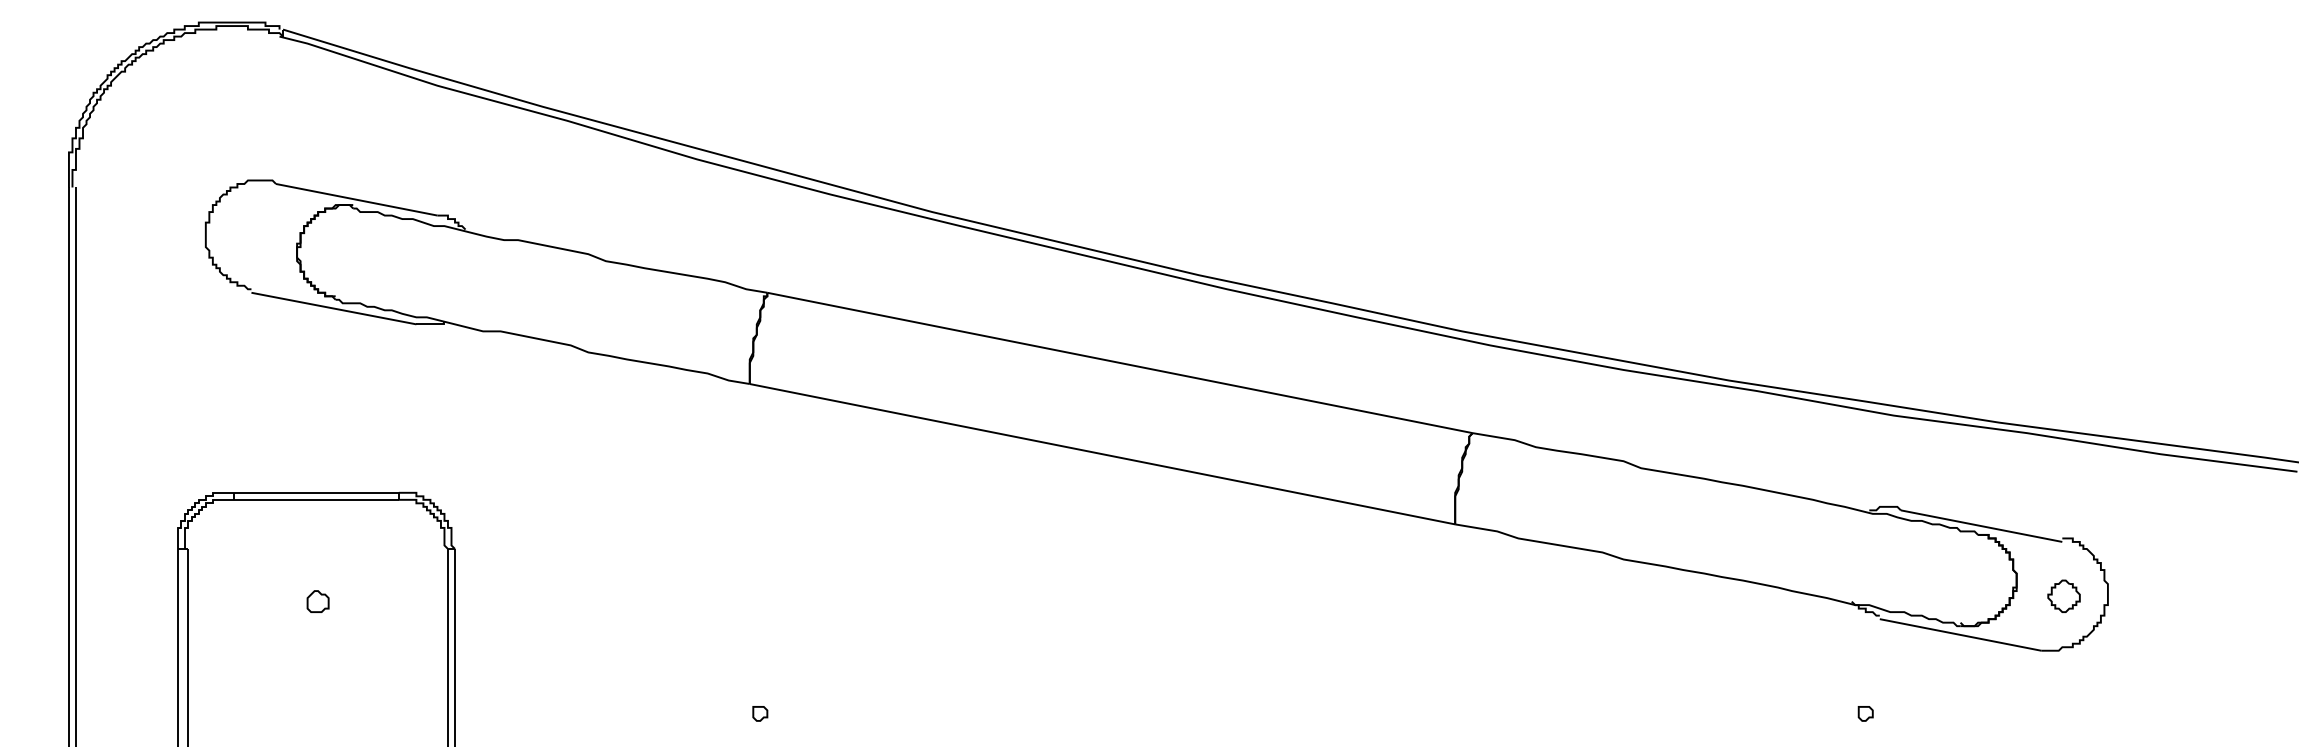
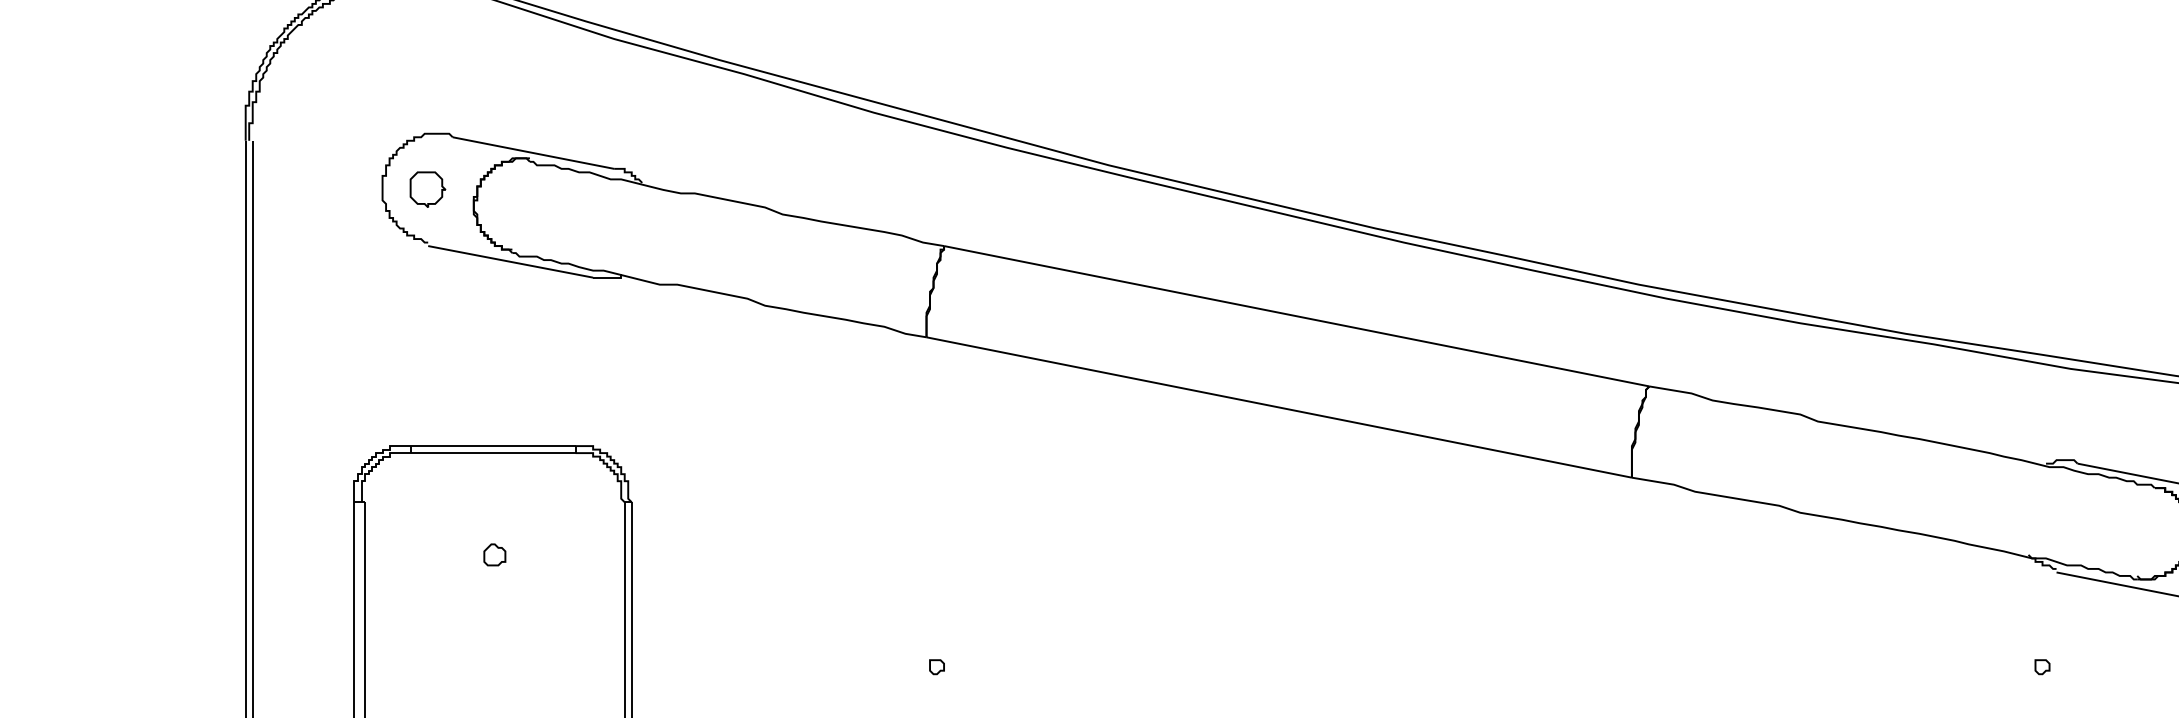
part: (251, 236) -> (428, 189), added

